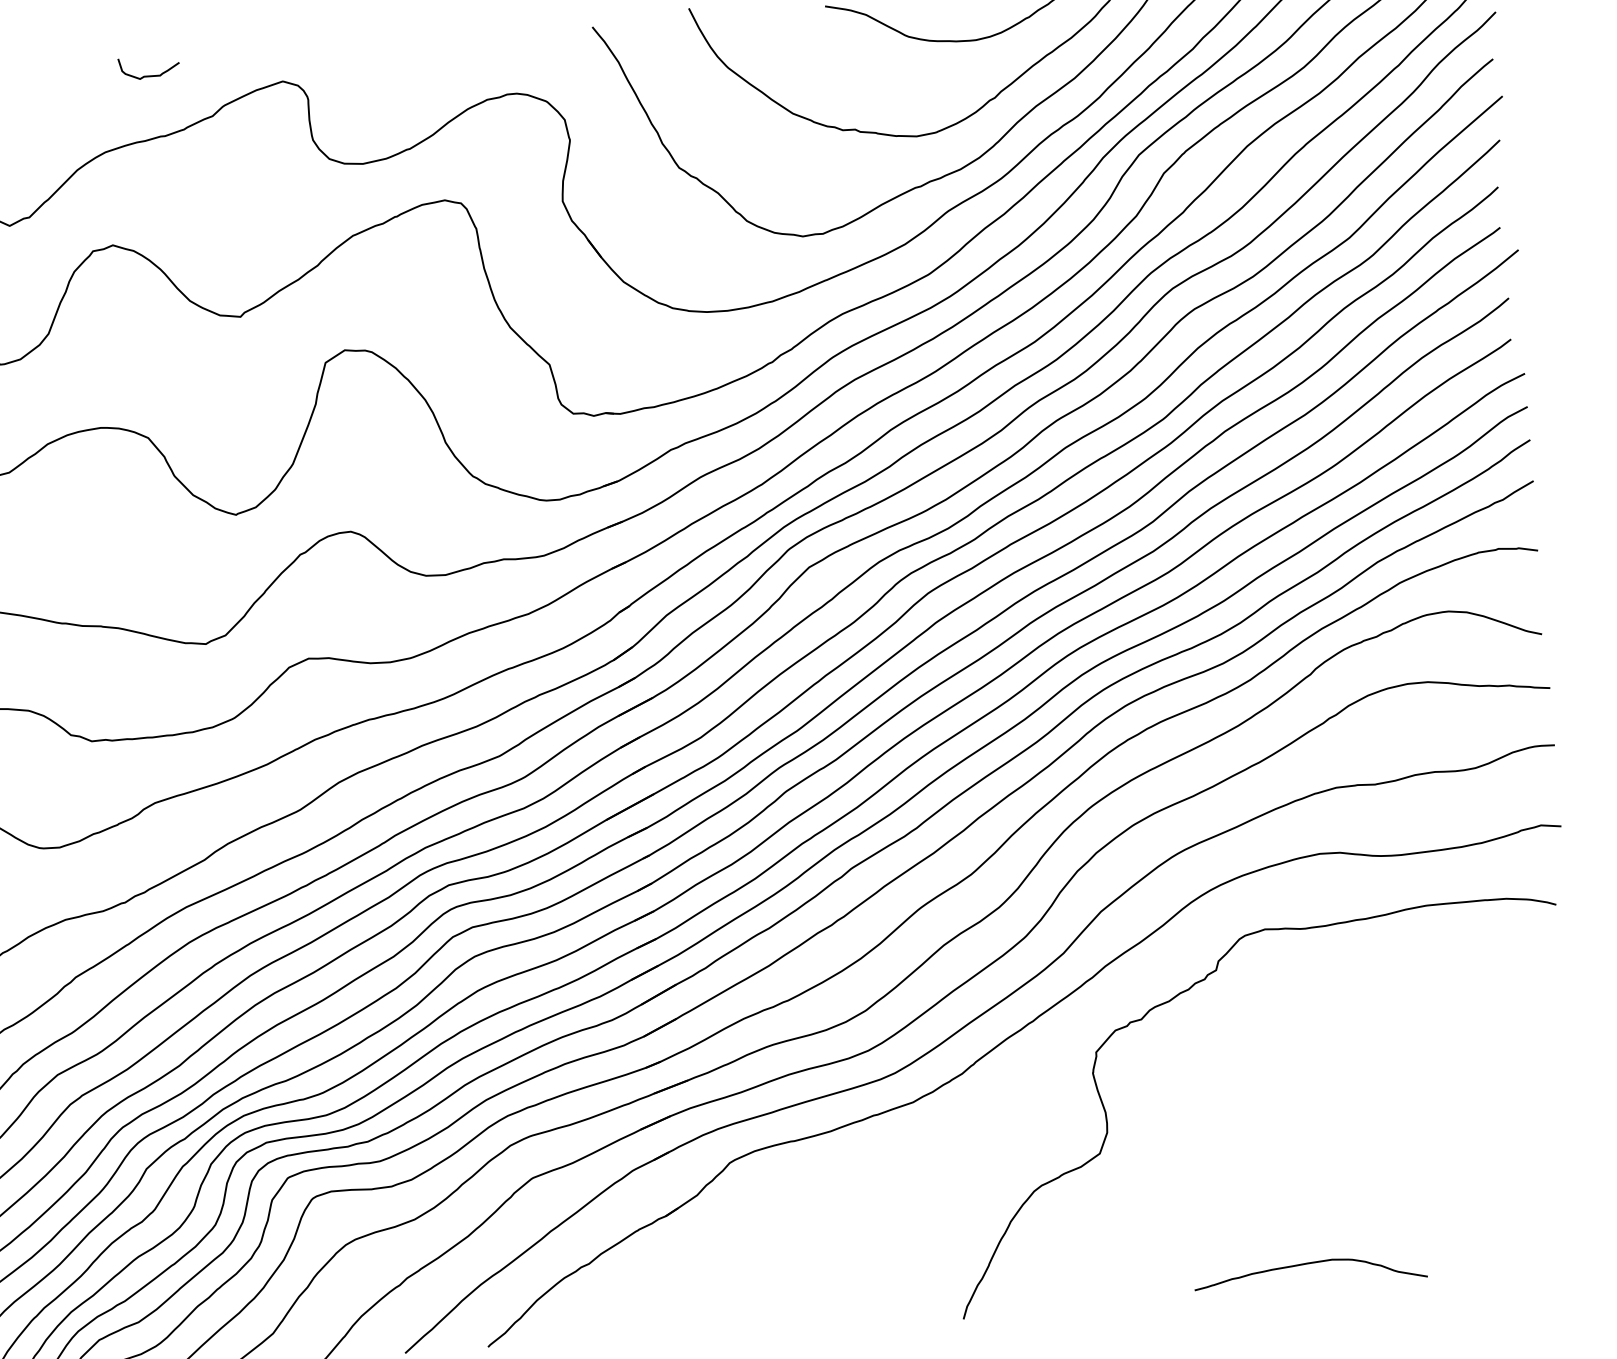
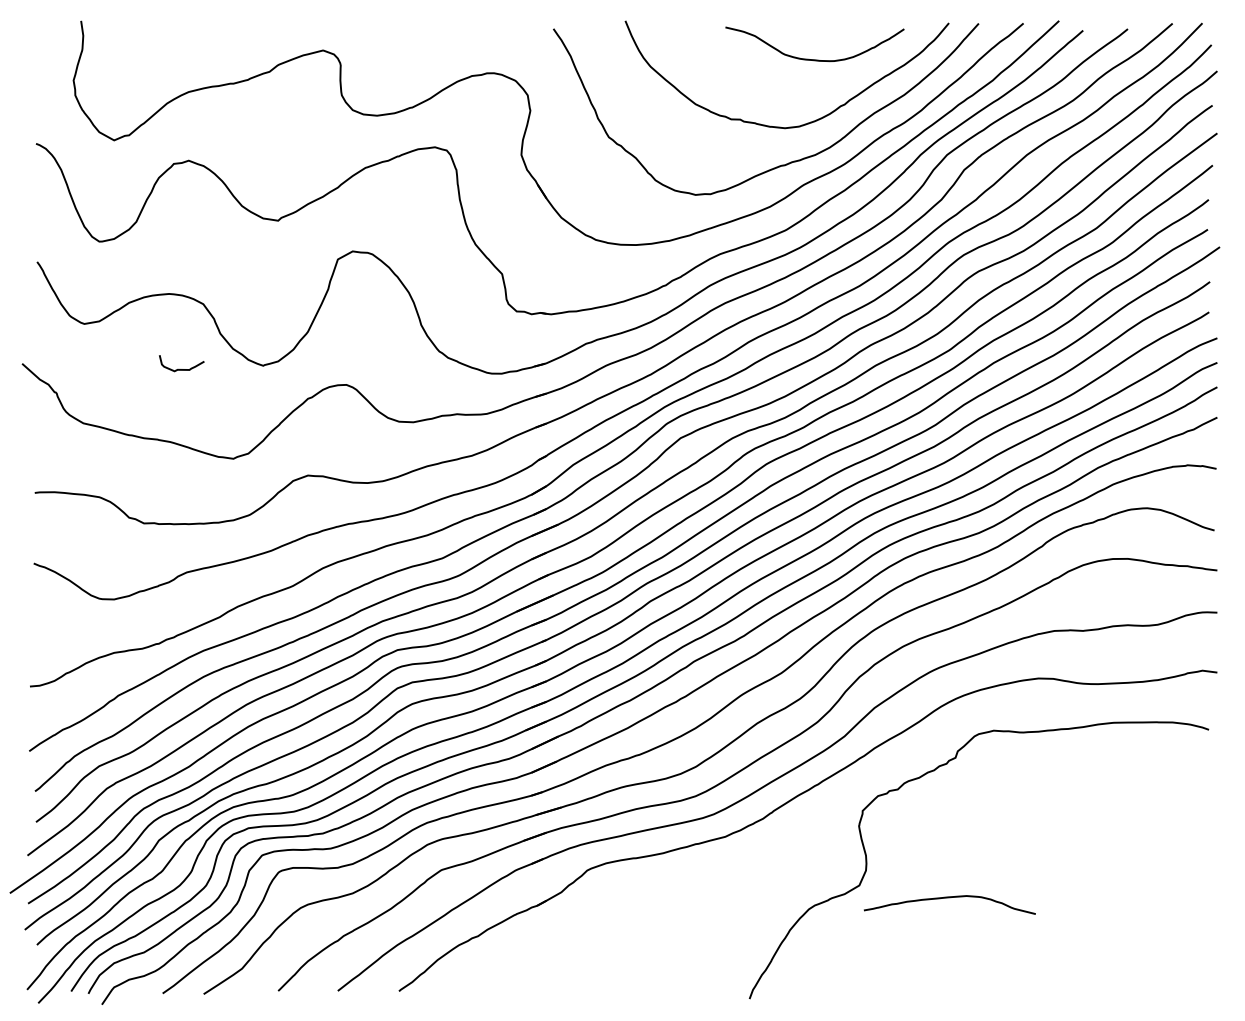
curve: (146, 74) -> (179, 368), moved
curve: (1309, 1264) -> (949, 898), moved

